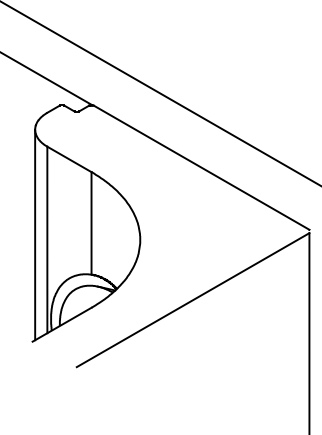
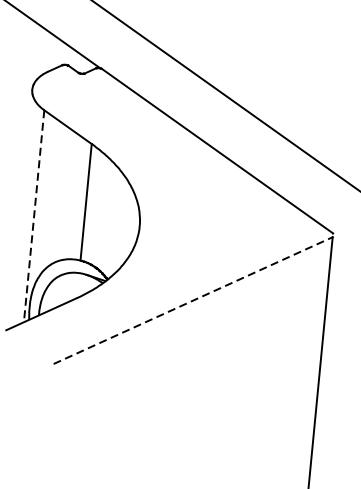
line: (35, 234) -> (21, 208), removed
line: (47, 240) -> (34, 216), solid -> dashed
line: (193, 299) -> (193, 299), solid -> dashed

